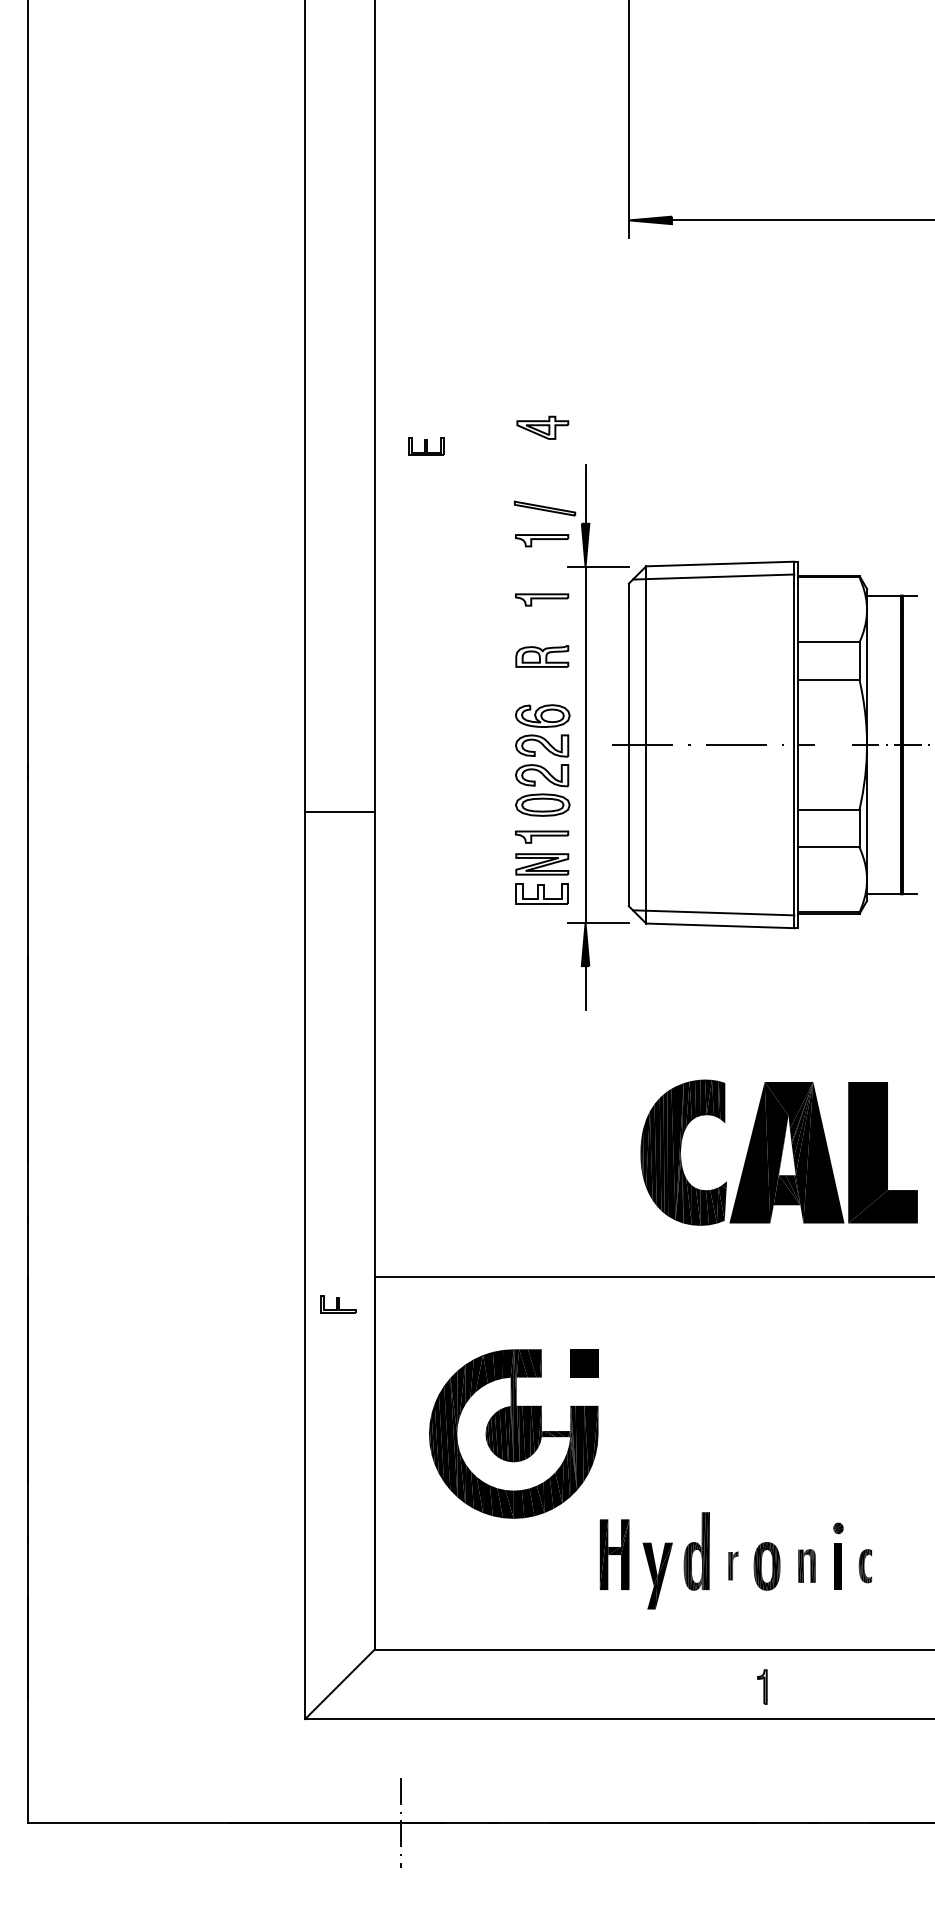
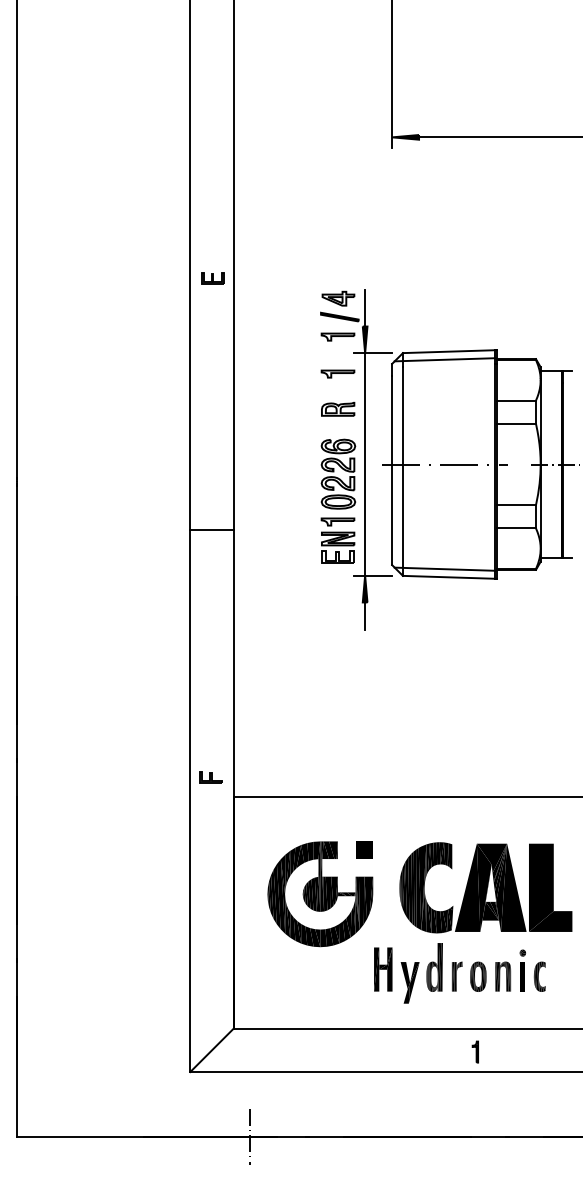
part: (542, 427) -> (338, 298), moved
part: (425, 446) -> (212, 278), moved
line: (339, 812) -> (211, 530), moved
part: (778, 1152) -> (485, 887), moved
part: (337, 1304) -> (210, 777), moved
part: (733, 1565) -> (457, 976), size x1.67
part: (807, 1565) -> (503, 976), size x1.43
part: (865, 1565) -> (539, 976), size x1.43

